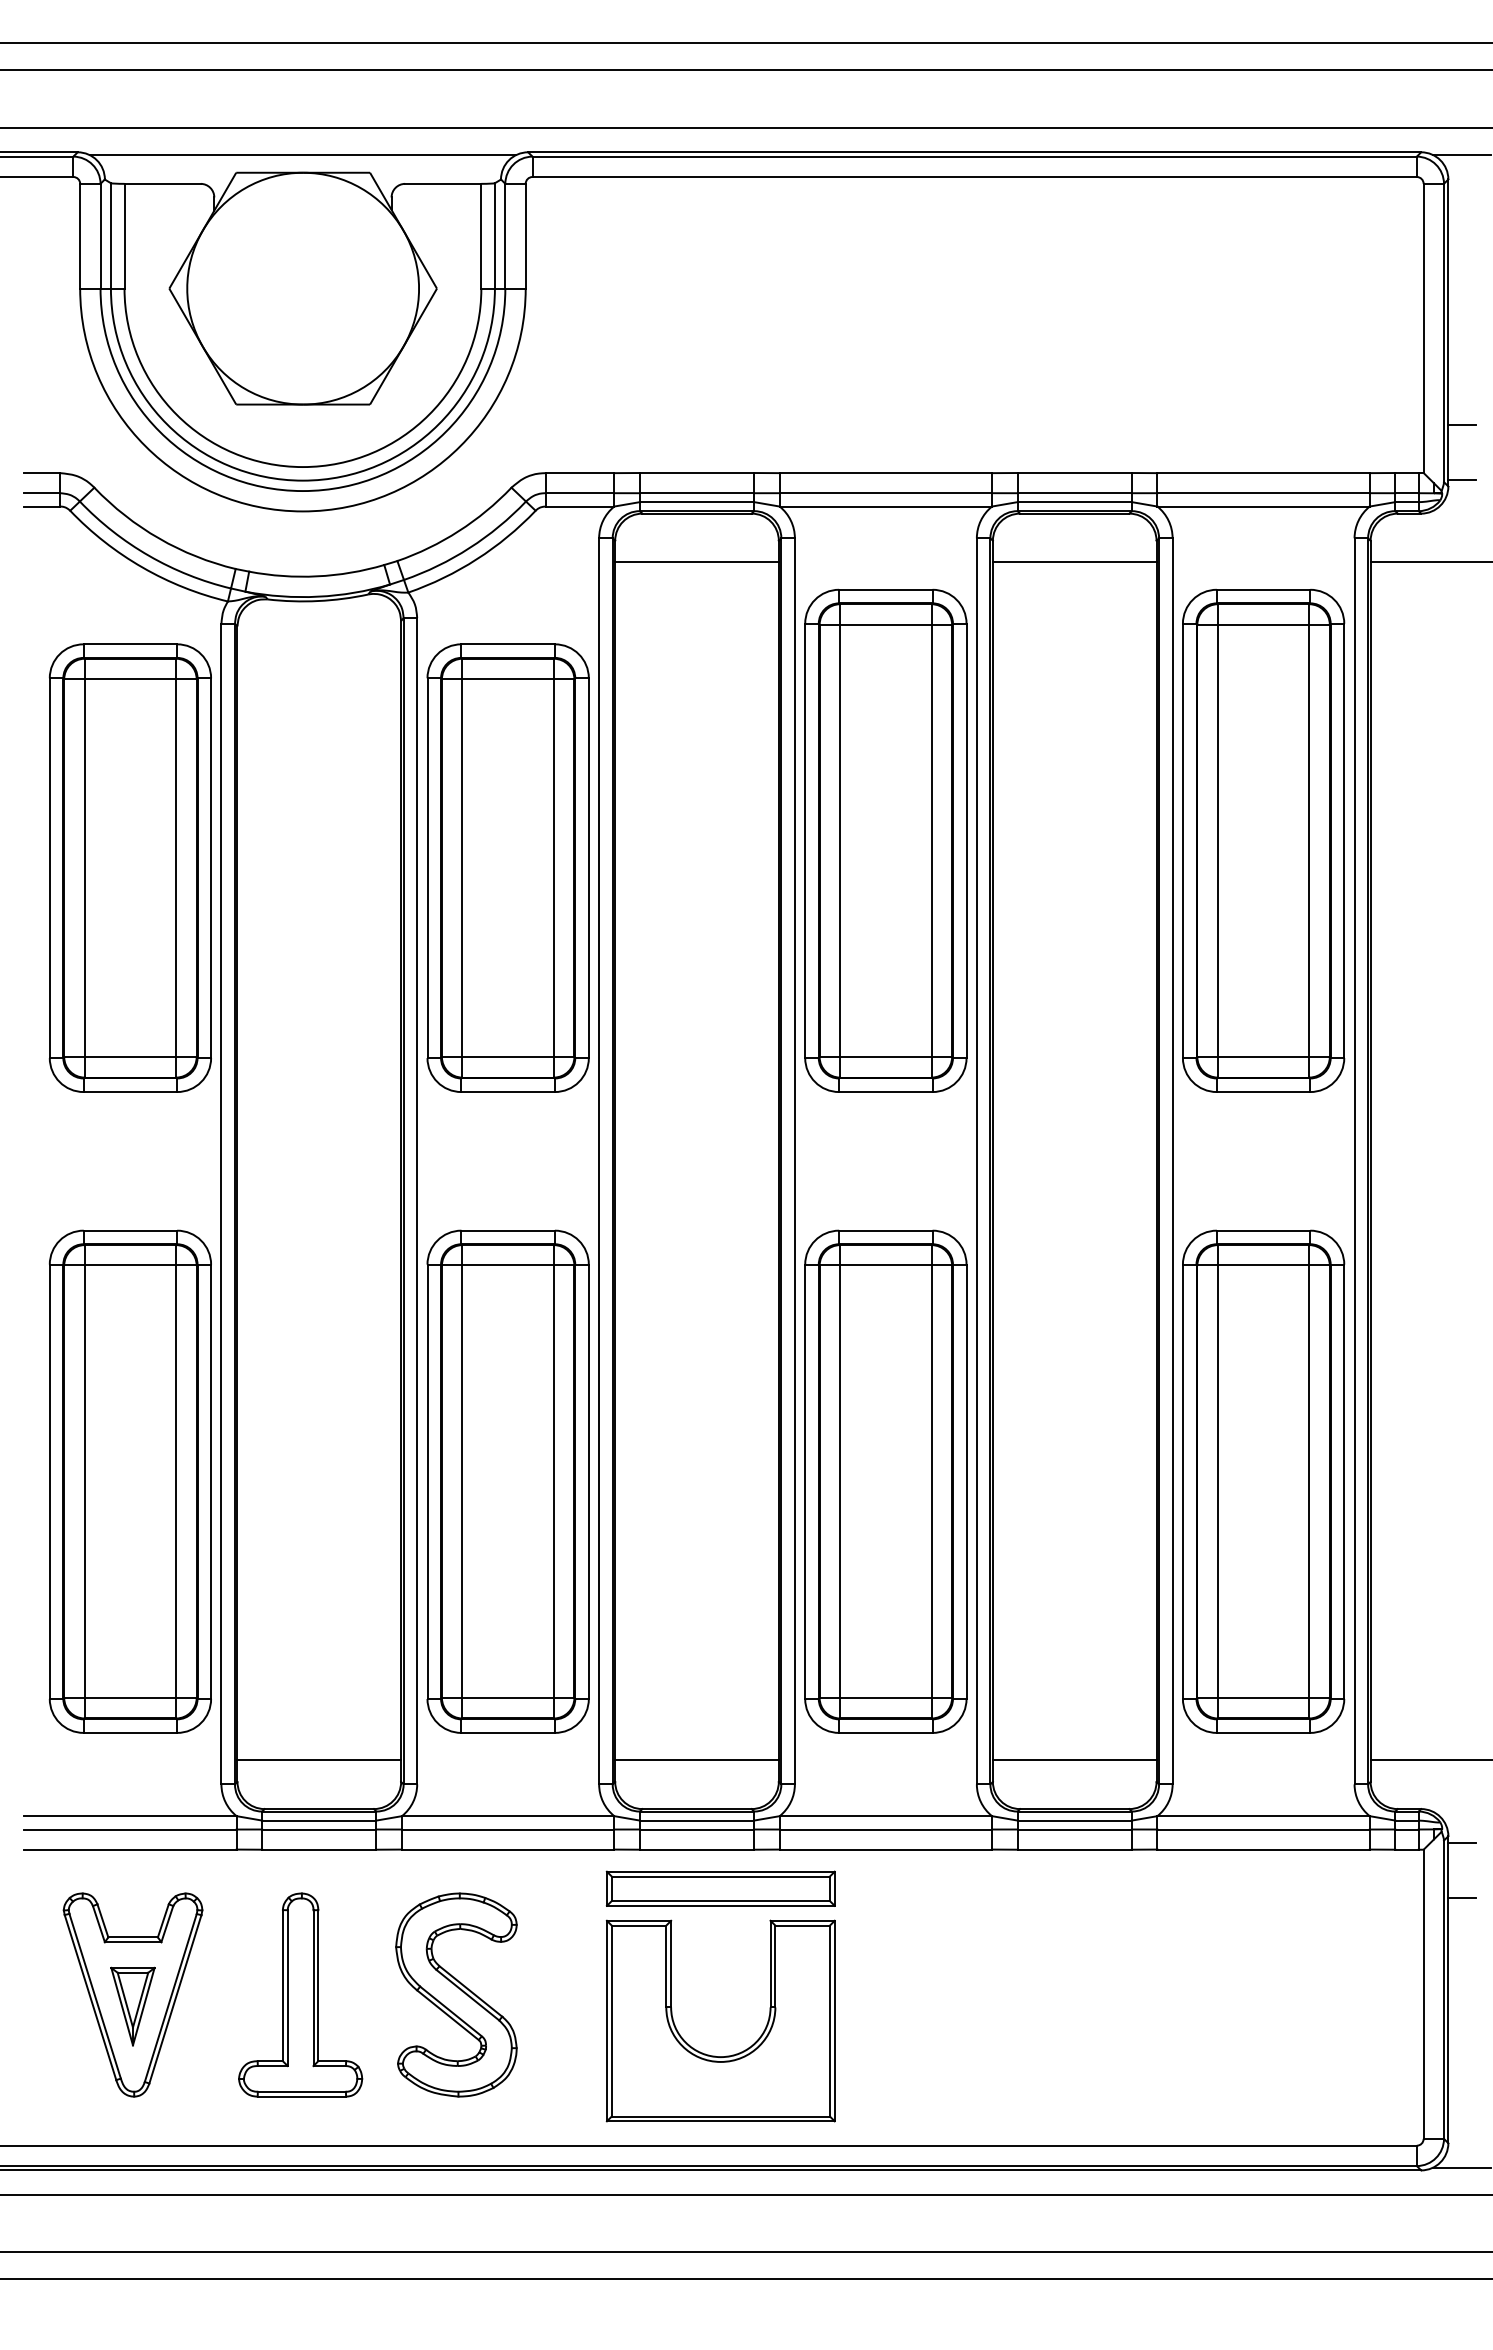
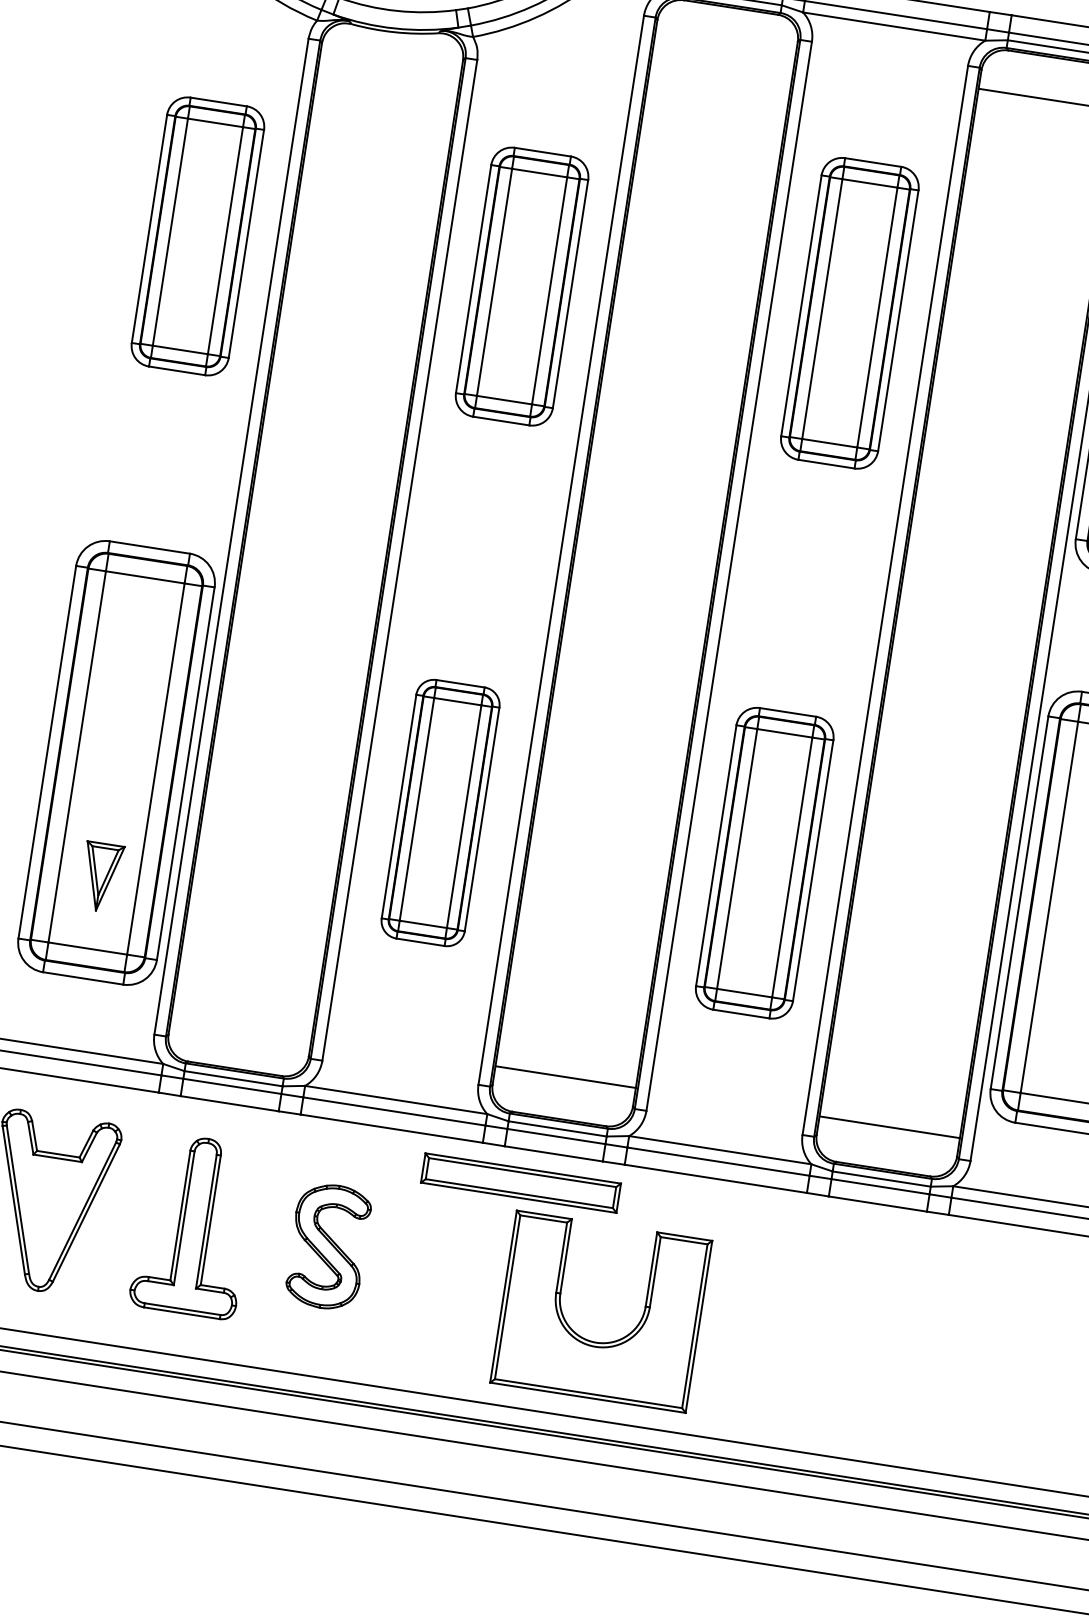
line: (696, 562) -> (724, 49), removed
part: (885, 840) -> (849, 313), size x0.7
part: (129, 867) -> (197, 235), size x0.7
part: (507, 867) -> (521, 285), size x0.7
part: (507, 1481) -> (440, 812), size x0.6
part: (885, 1481) -> (764, 863), size x0.7
line: (319, 1760) -> (241, 1027), removed
part: (720, 1888) -> (520, 1182), moved
part: (456, 1994) -> (328, 1246), size x0.7
part: (132, 2006) -> (100, 877), moved
part: (715, 2055) -> (592, 1340), moved

